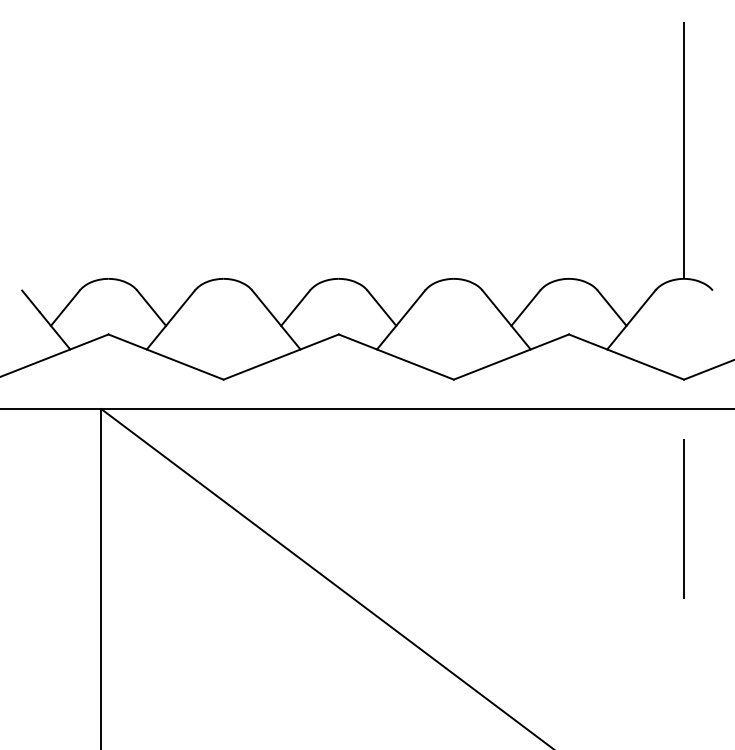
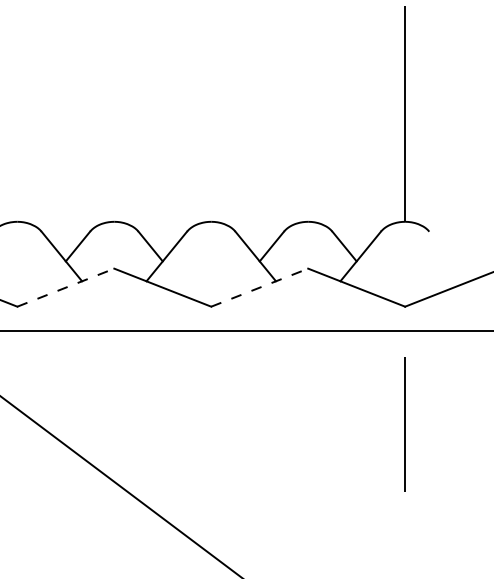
line: (281, 357) -> (66, 288), solid -> dashed
line: (511, 357) -> (259, 288), solid -> dashed

